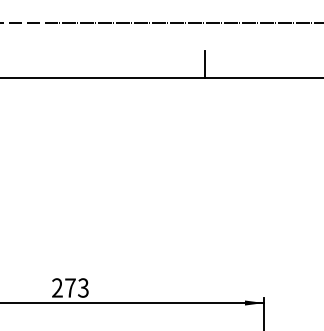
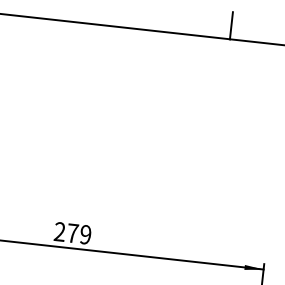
text: (83, 287) -> (85, 234), 273 -> 279

